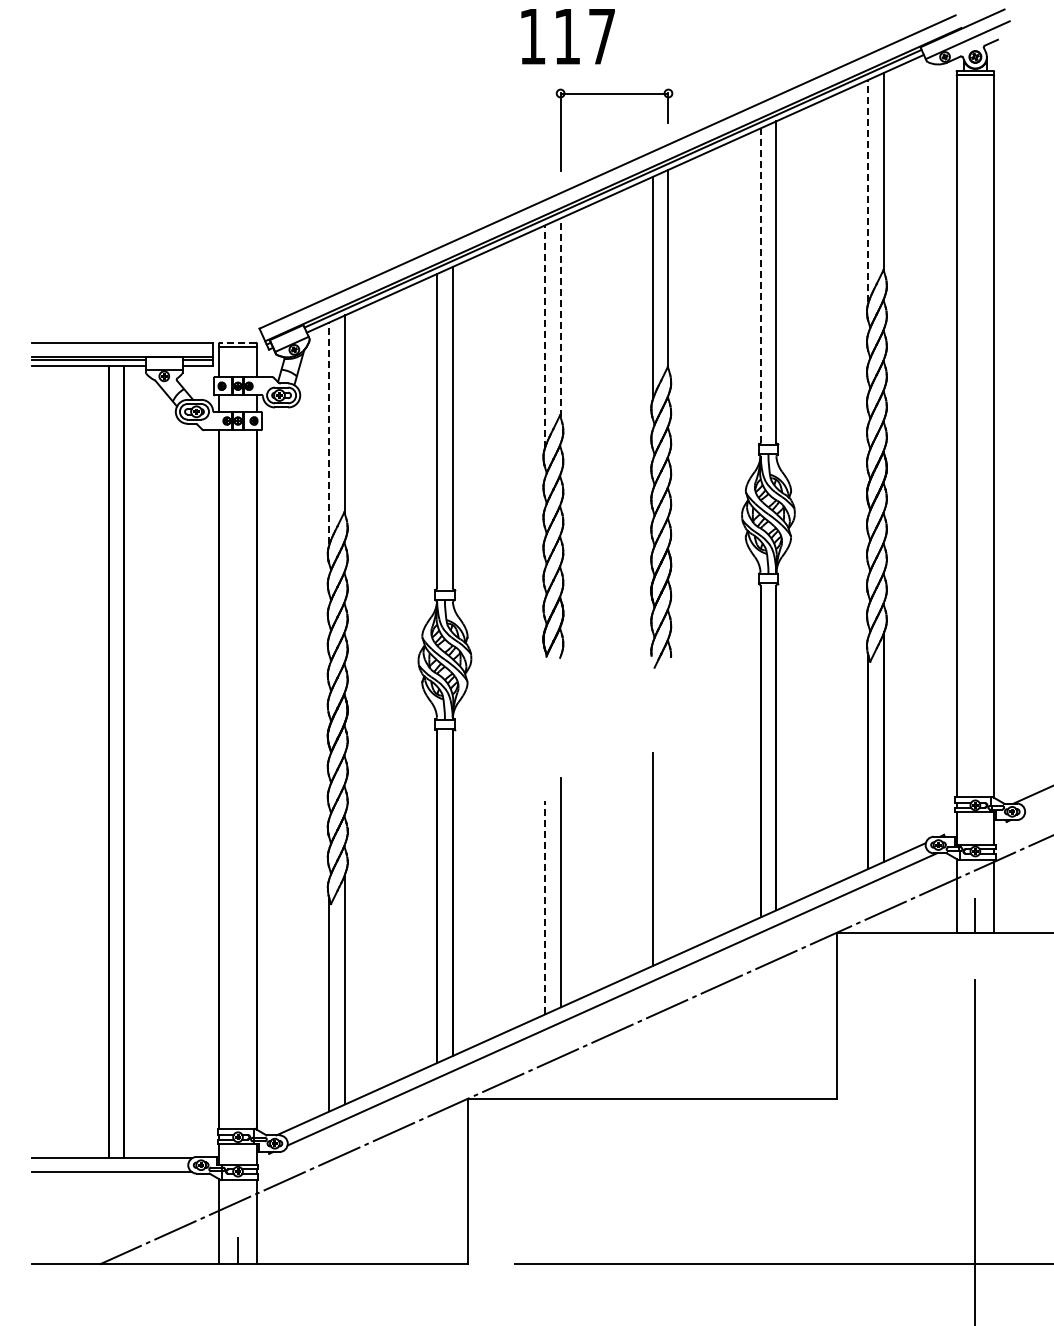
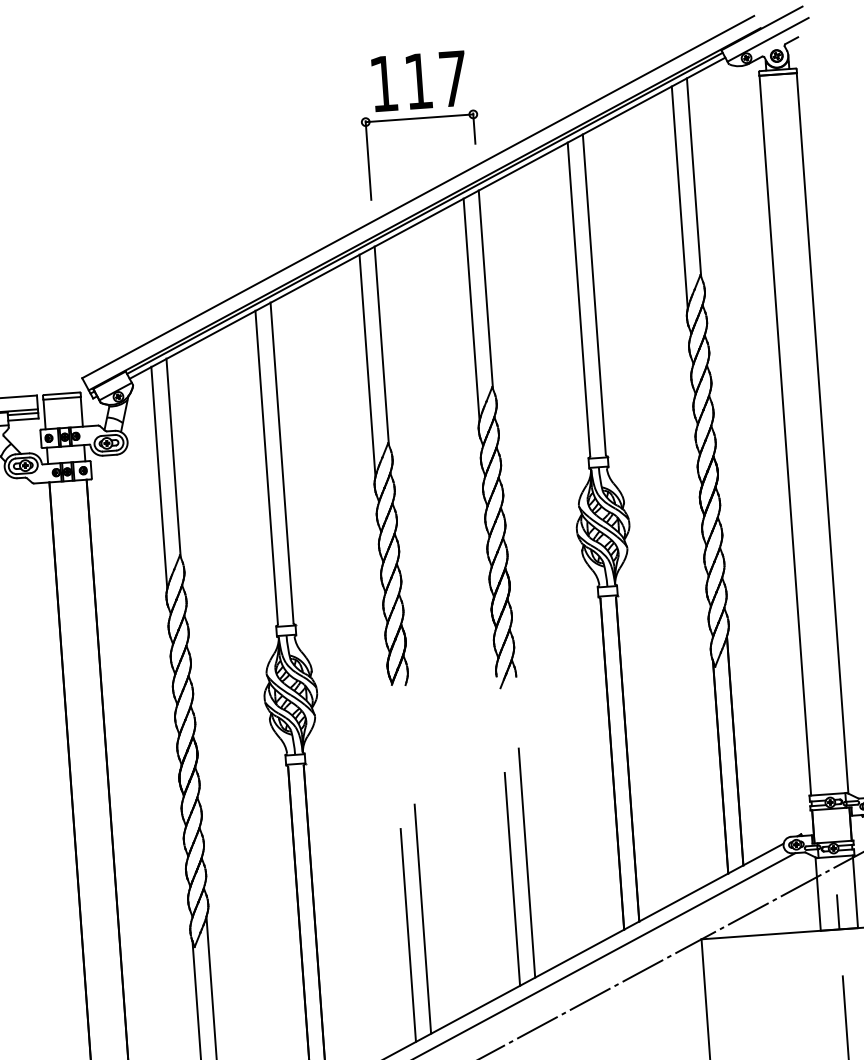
text: (567, 36) -> (418, 81), moved
line: (868, 190) -> (679, 196), dashed -> solid
line: (760, 285) -> (578, 299), dashed -> solid
line: (560, 317) -> (381, 345), dashed -> solid
line: (544, 335) -> (366, 364), dashed -> solid
line: (238, 342) -> (62, 393), dashed -> solid
line: (329, 432) -> (159, 476), dashed -> solid
line: (668, 843) -> (526, 862), added
line: (544, 907) -> (407, 935), dashed -> solid

